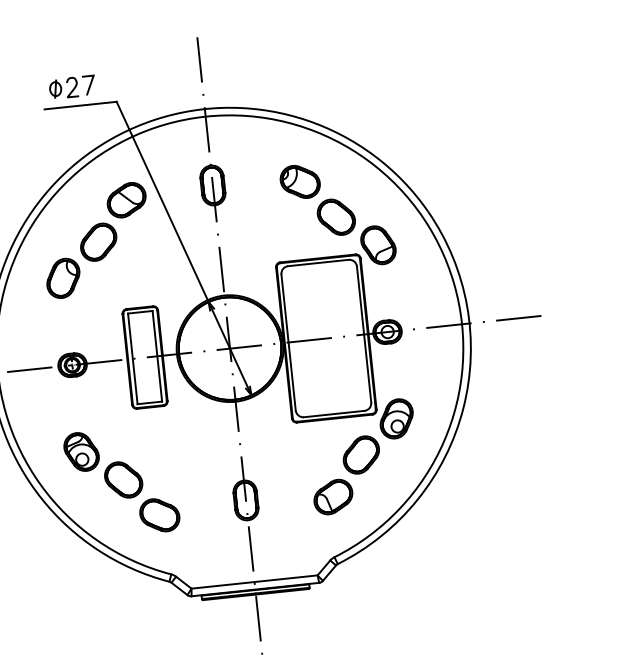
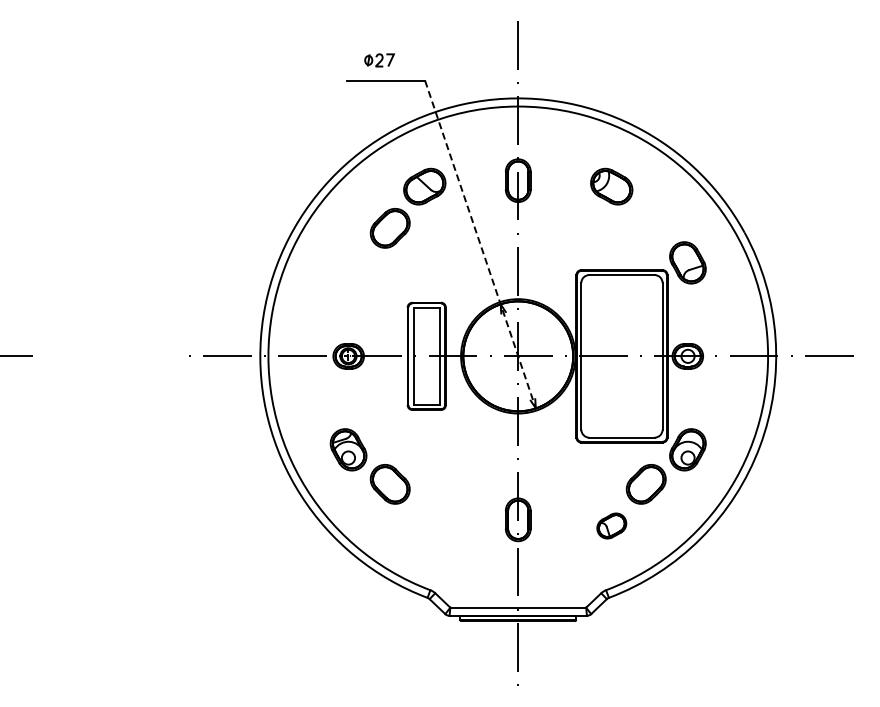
part: (72, 87) -> (379, 60), size x0.6
part: (335, 217) -> (645, 228), removed
line: (184, 248) -> (480, 244), solid -> dashed
part: (63, 278) -> (348, 262), removed
part: (333, 496) -> (611, 525), size x0.7
part: (159, 514) -> (424, 525), removed

